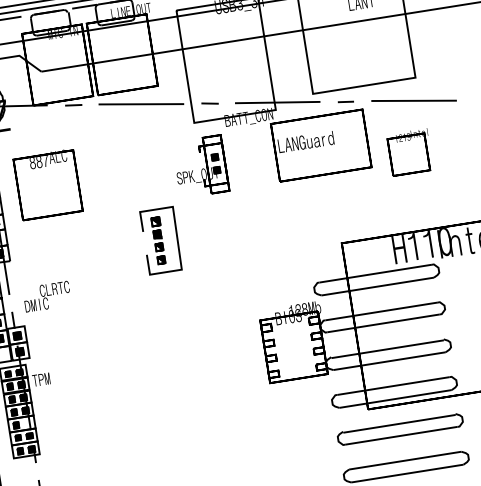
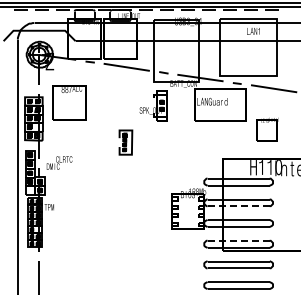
part: (410, 152) -> (267, 129), moved
part: (160, 240) -> (125, 142), size x0.7
line: (385, 323) -> (239, 206), solid -> dashed
line: (393, 385) -> (238, 240), solid -> dashed

